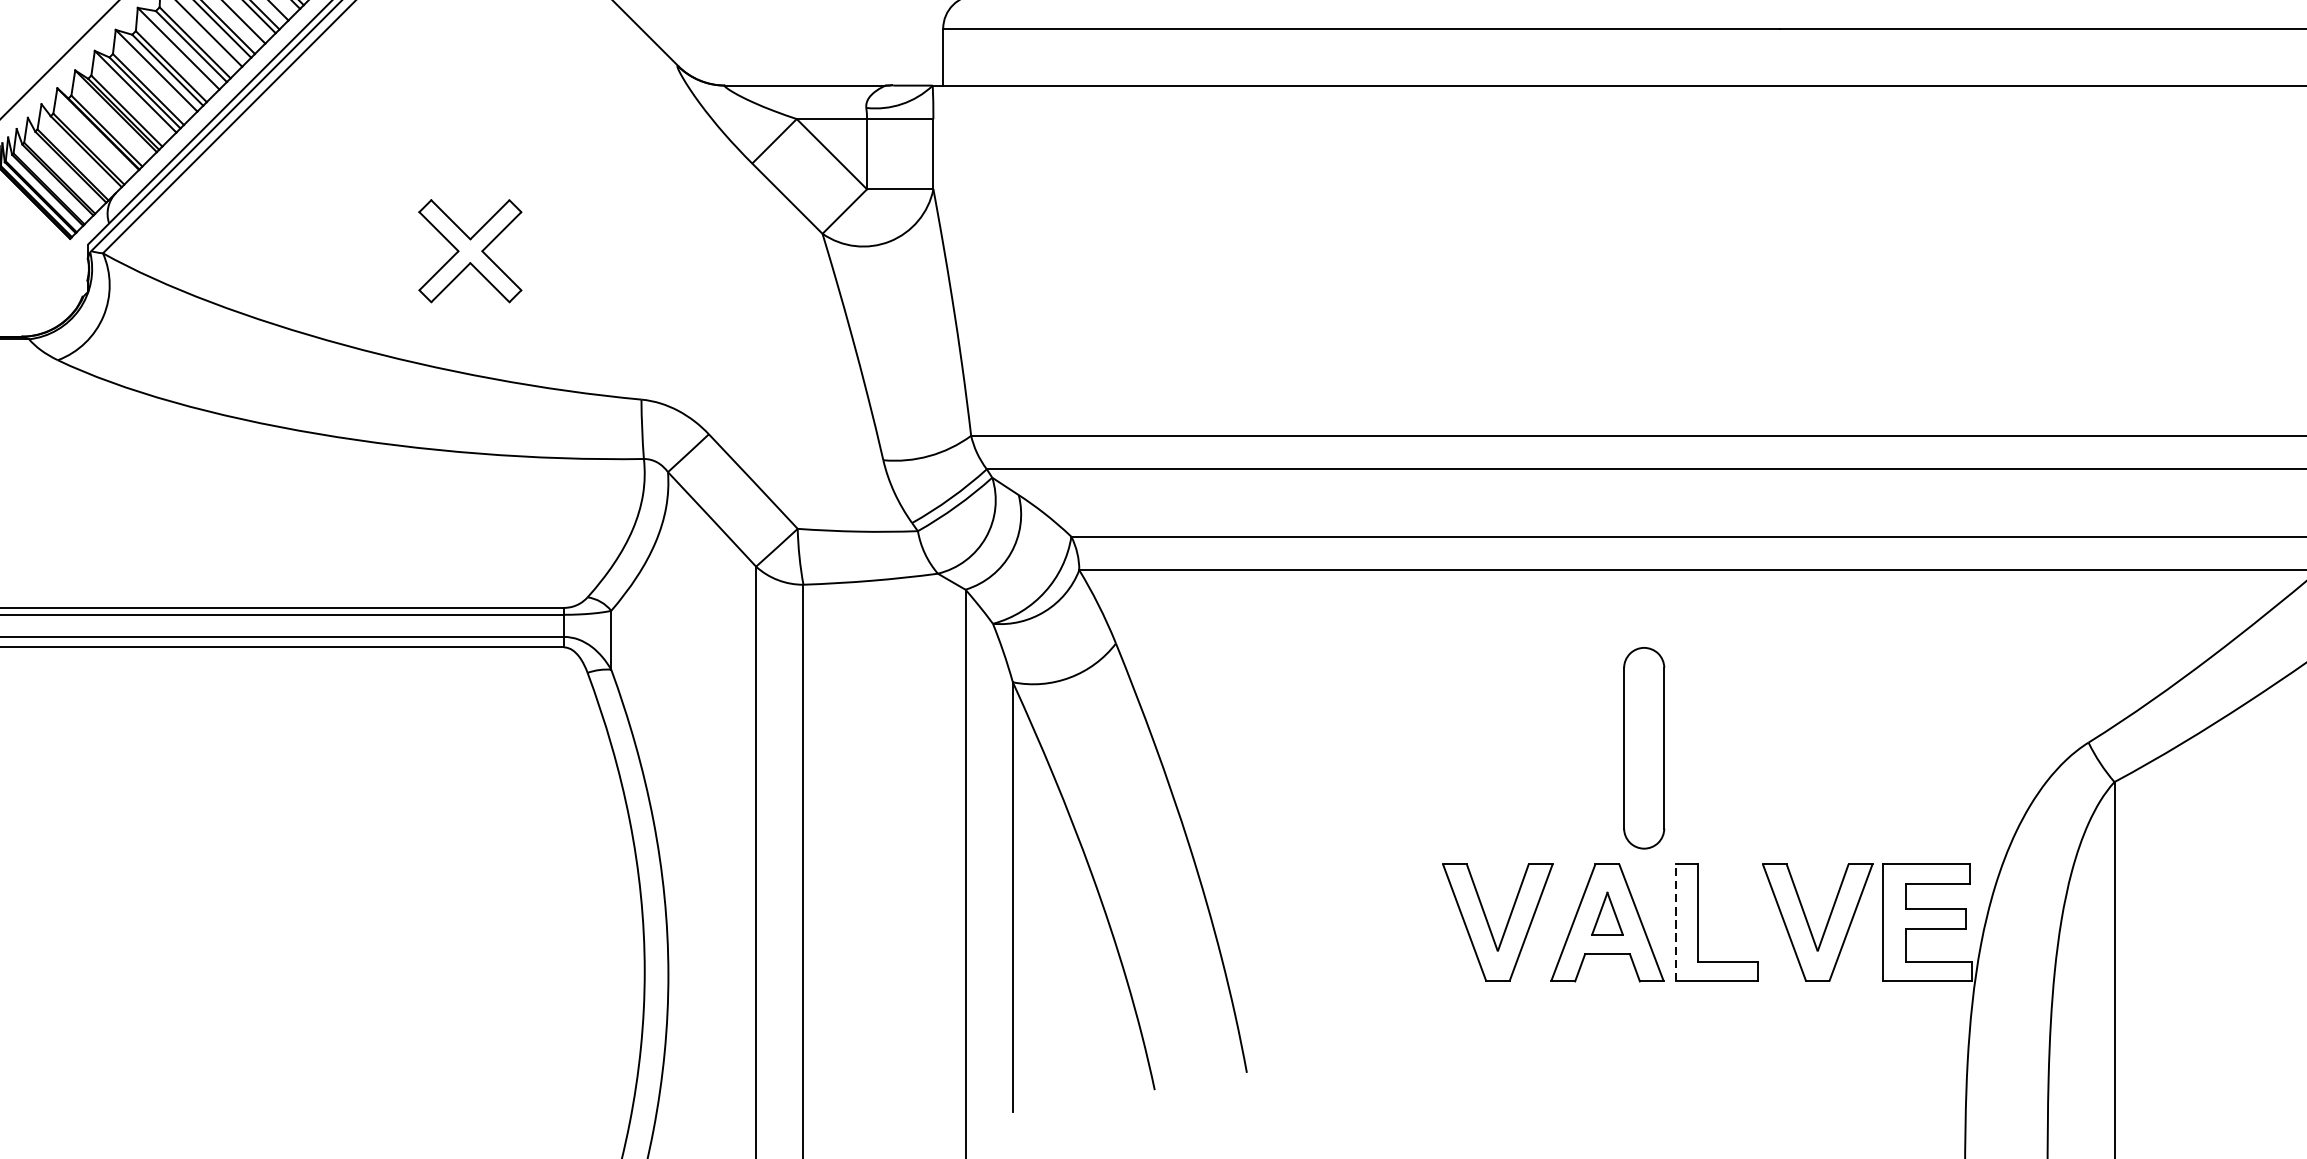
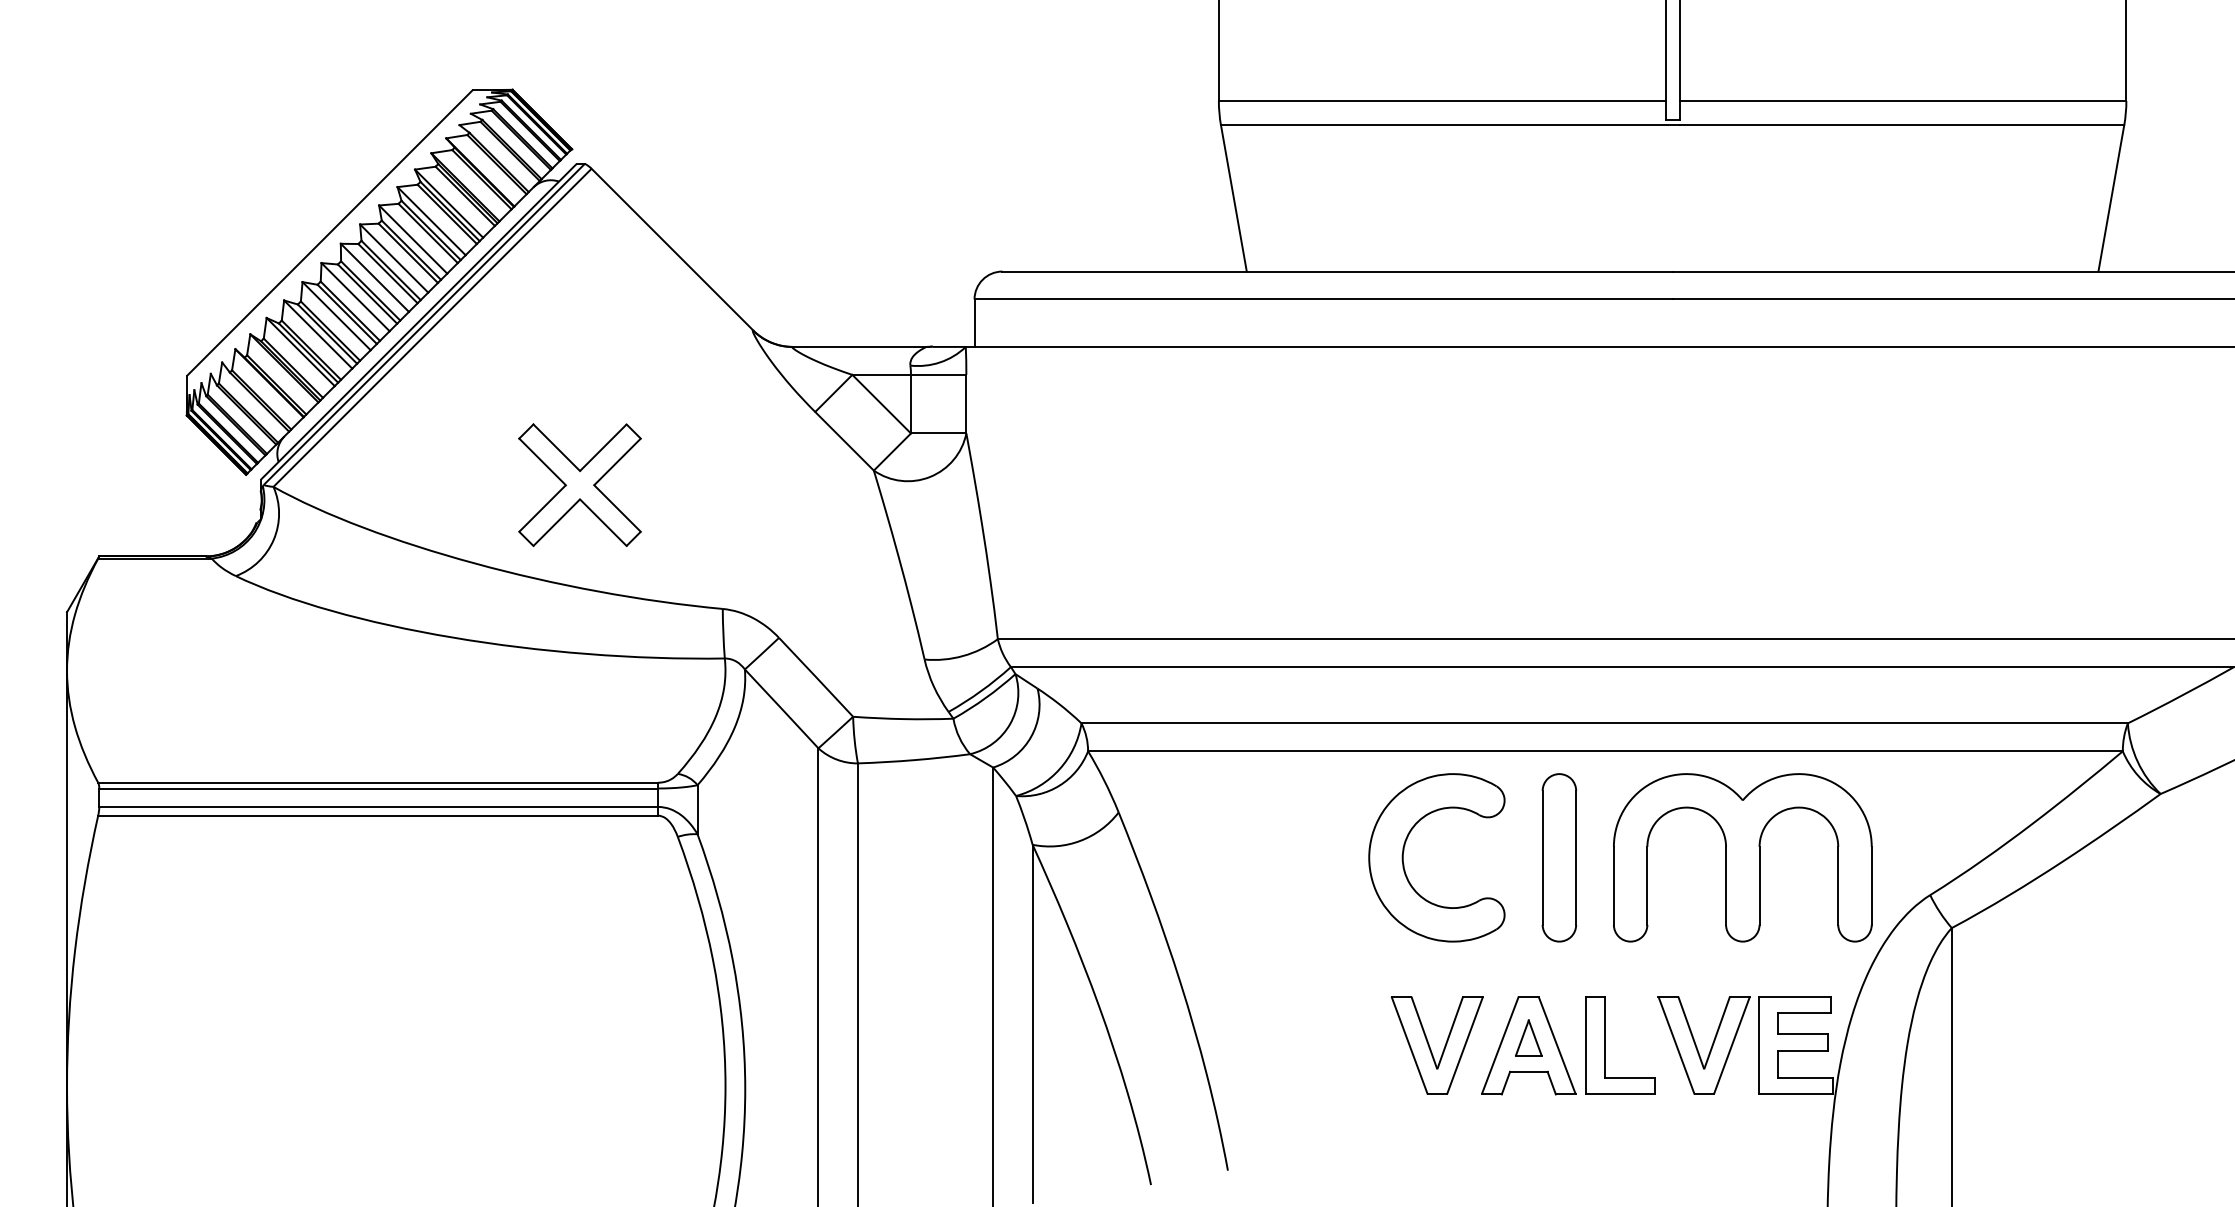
part: (469, 250) -> (579, 484), size x1.43
part: (1458, 690) -> (1404, 851), added
part: (1863, 697) -> (1742, 857), added
part: (1644, 747) -> (1559, 857), moved
line: (1675, 922) -> (1585, 1045), dashed -> solid

